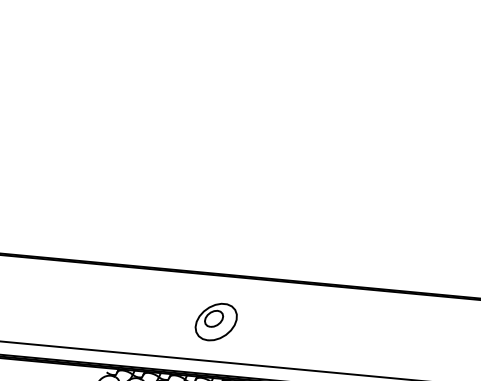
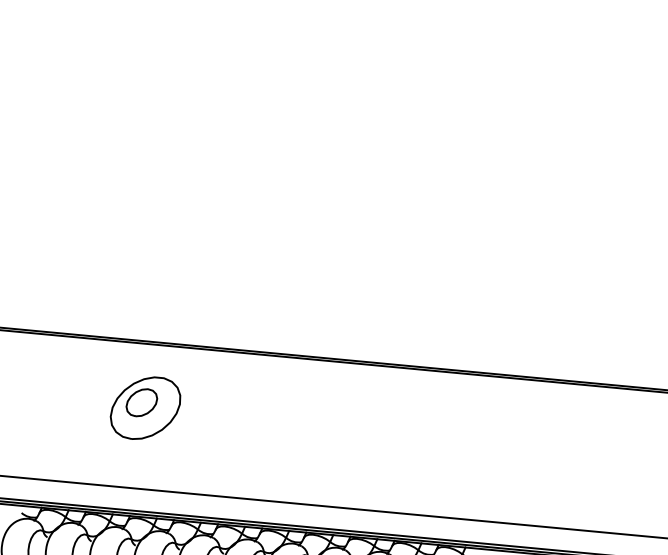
part: (215, 321) -> (144, 407), moved

